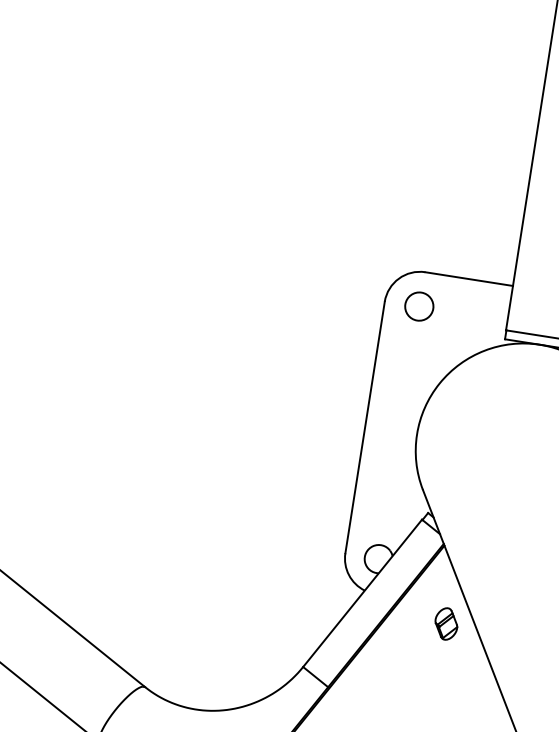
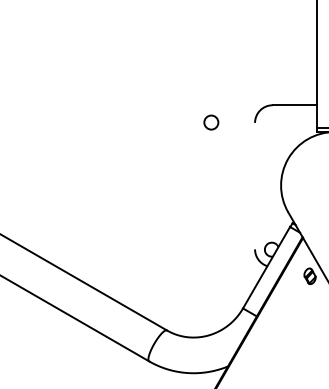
circle: (419, 306) -> (211, 122), moved
line: (366, 426) -> (255, 185), removed

